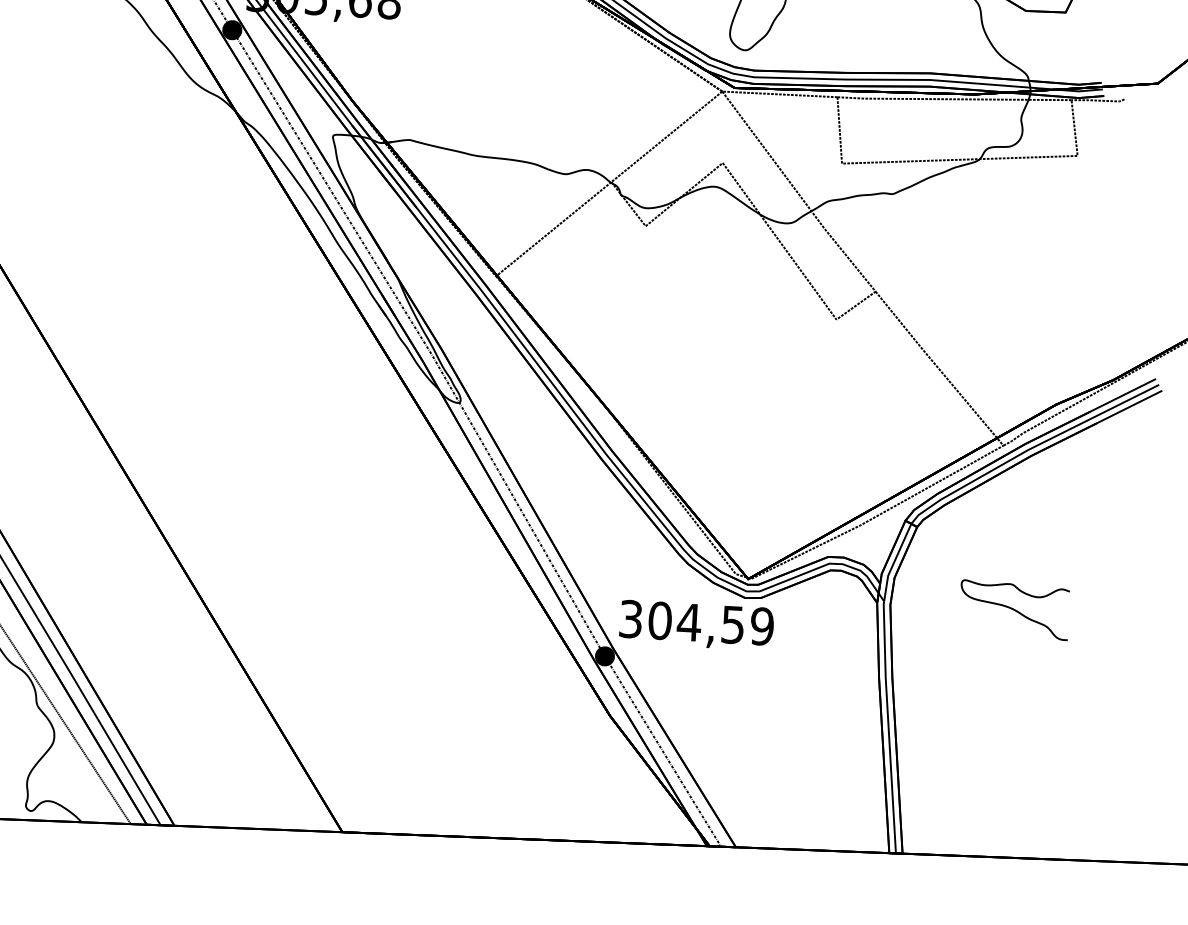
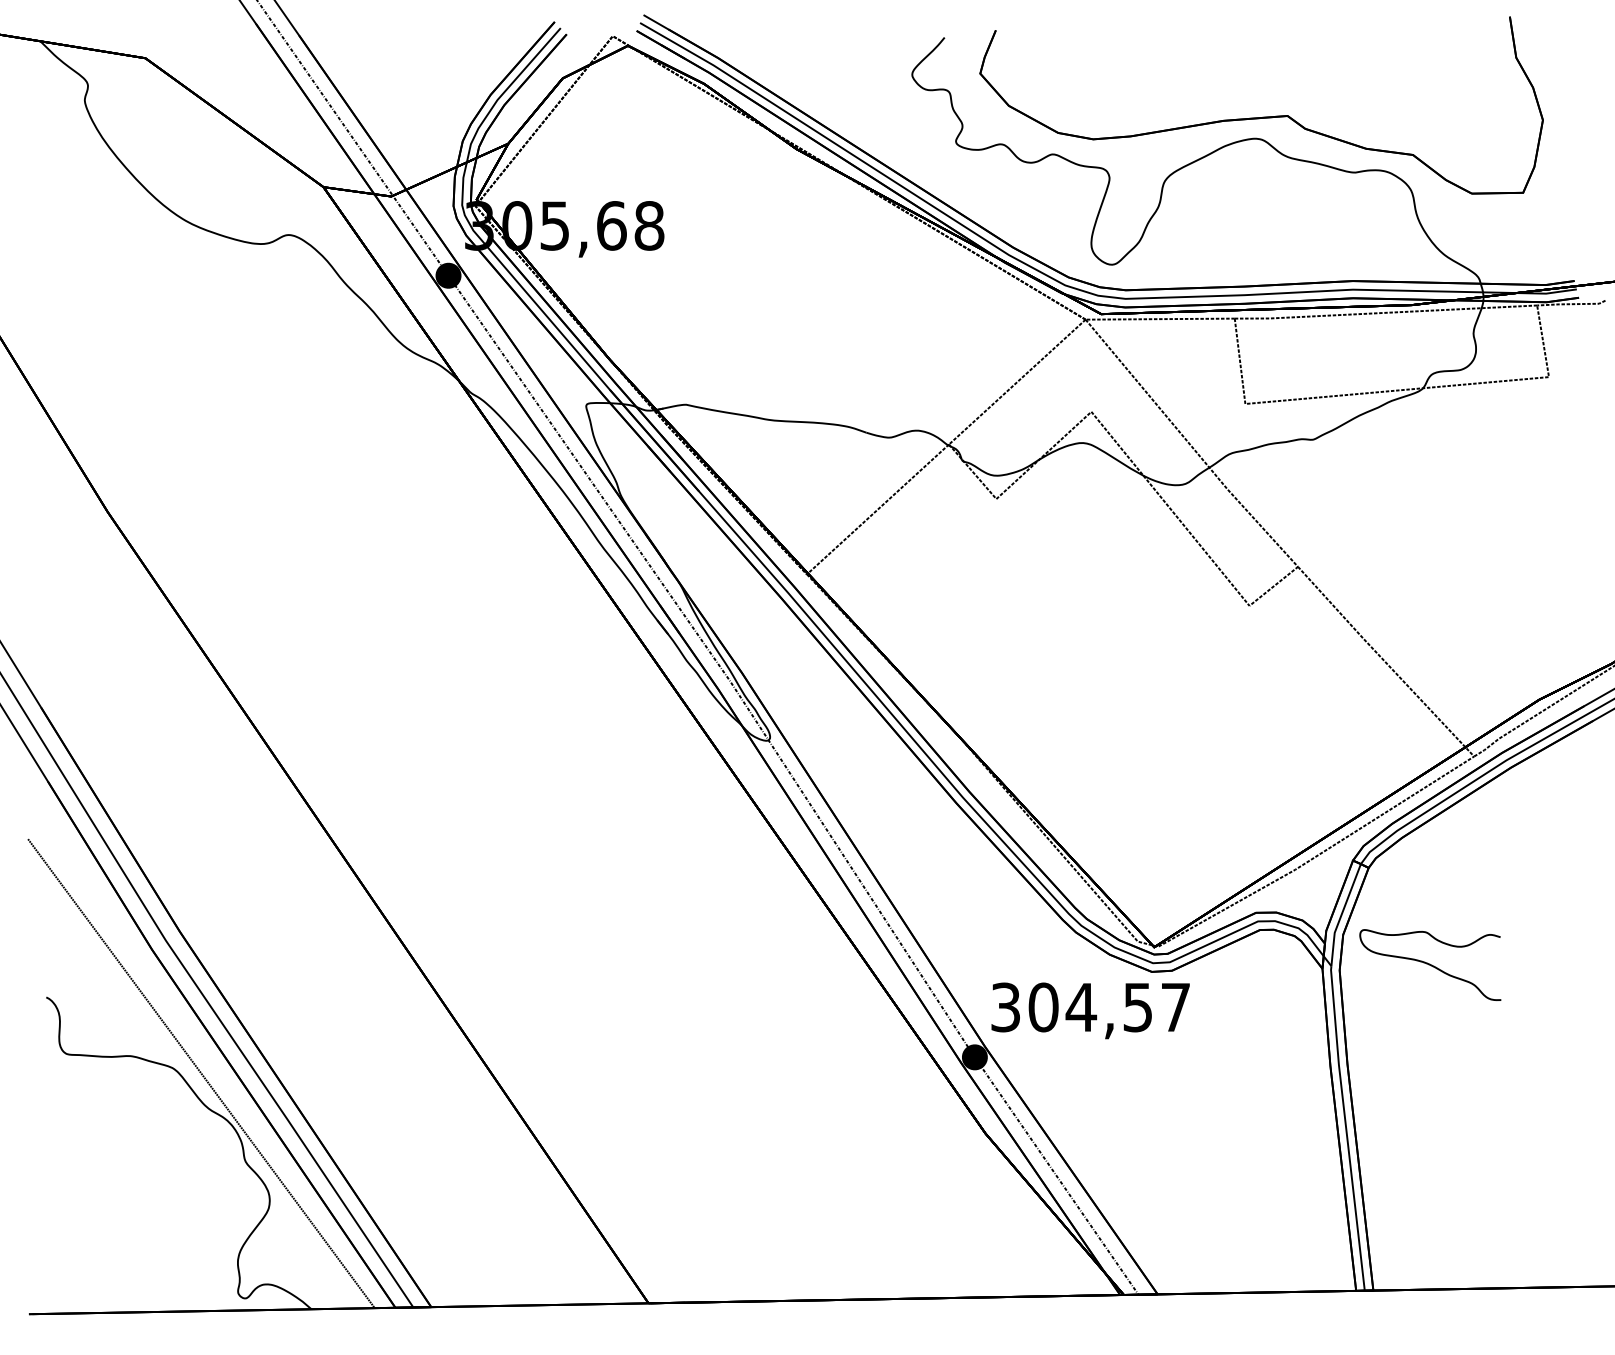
curve: (1014, 609) -> (1430, 964), moved
text: (762, 626) -> (1175, 1007), 304,59 -> 304,57

